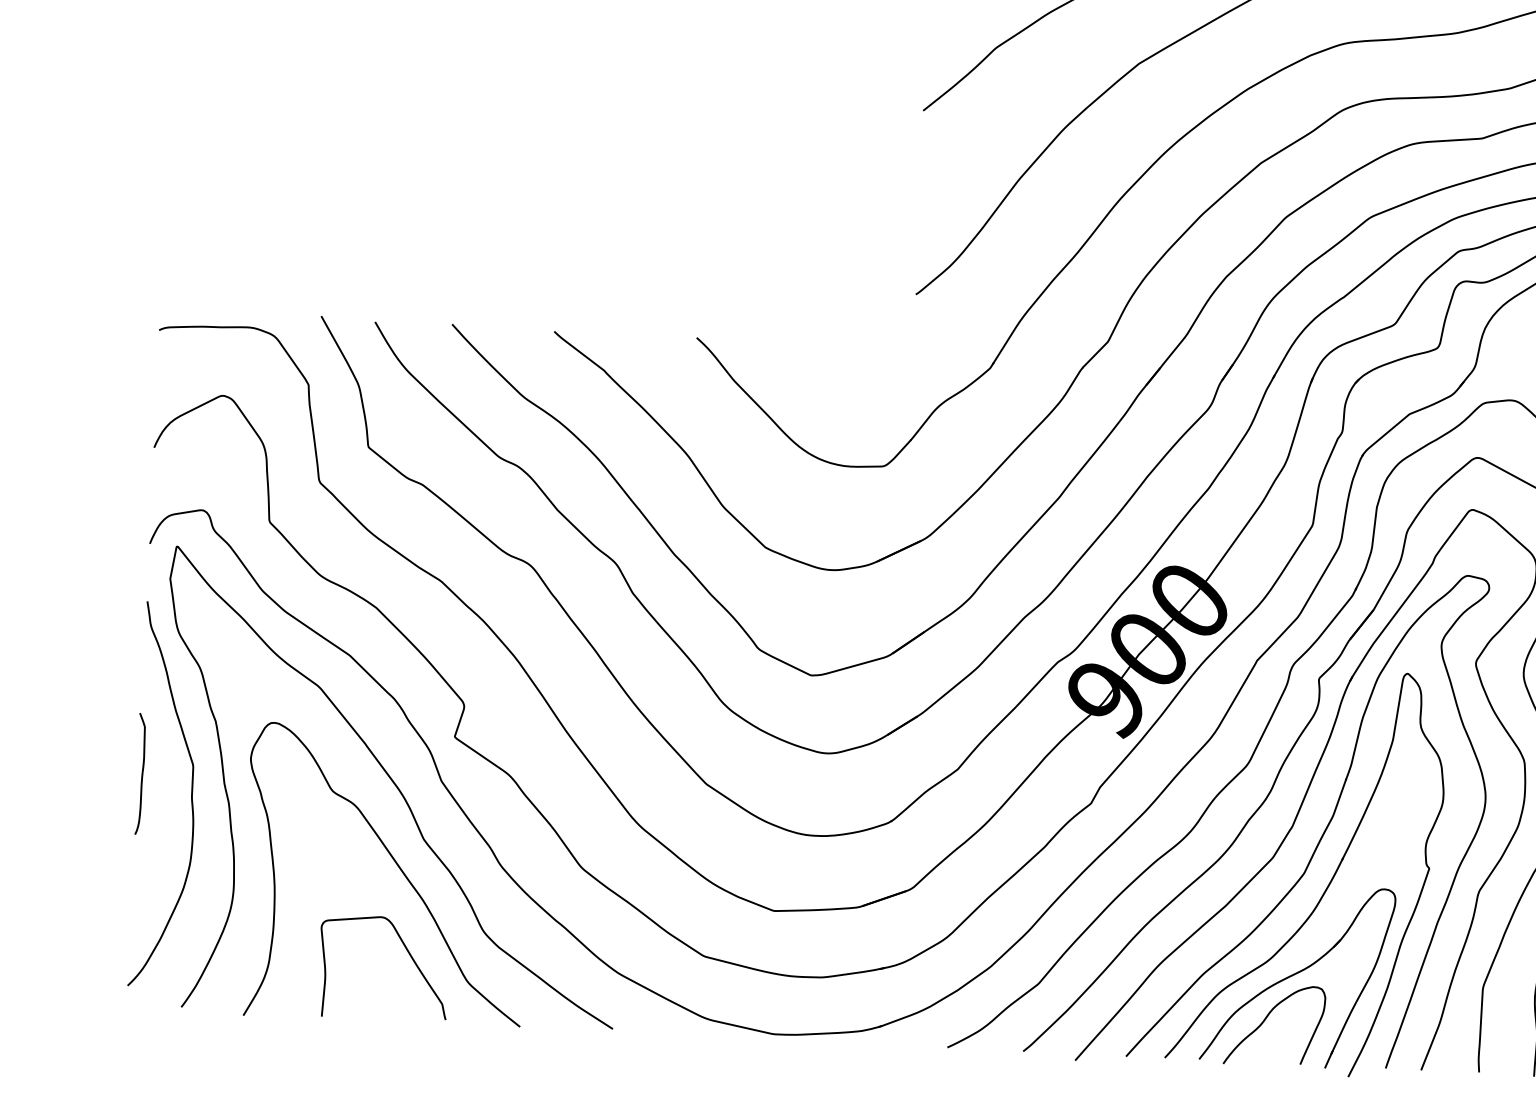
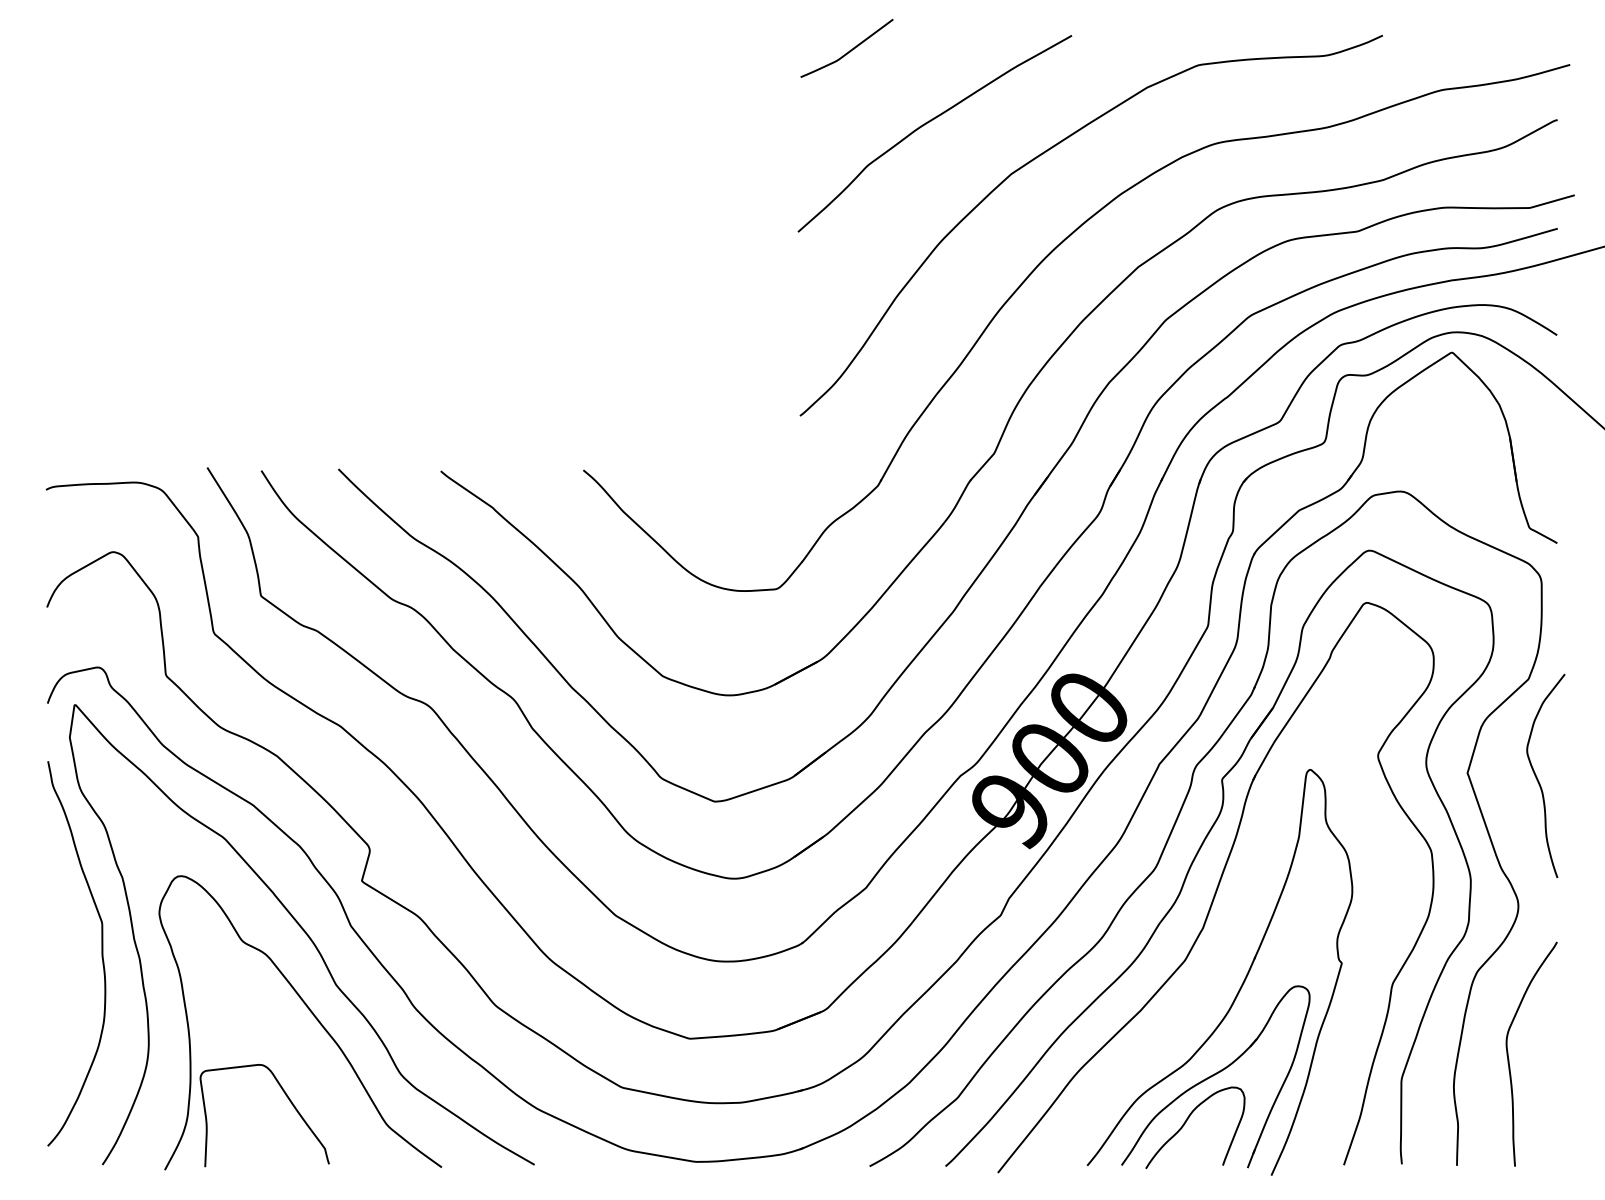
curve: (142, 773) -> (51, 933), removed
part: (1326, 825) -> (1237, 925), removed
curve: (407, 952) -> (287, 1098), moved

